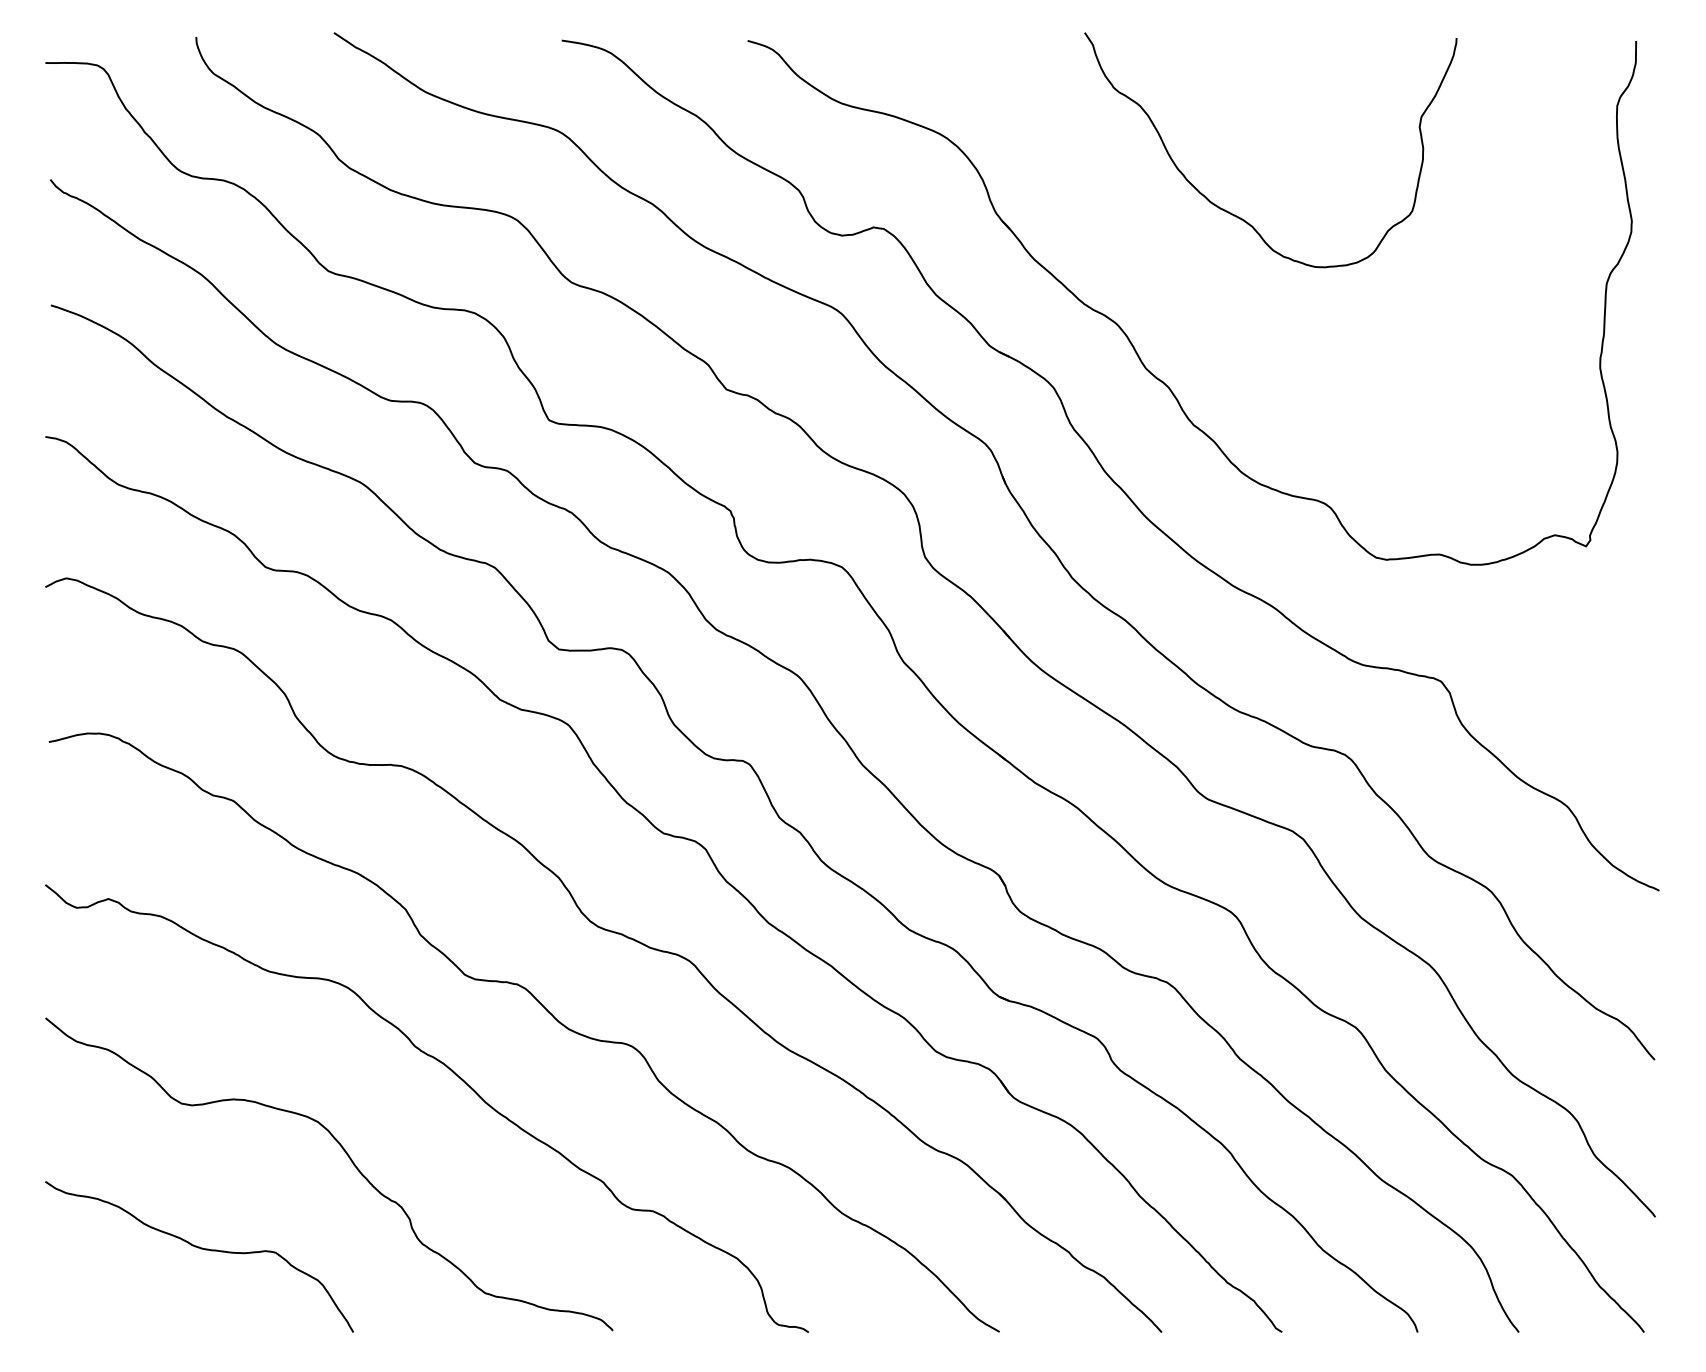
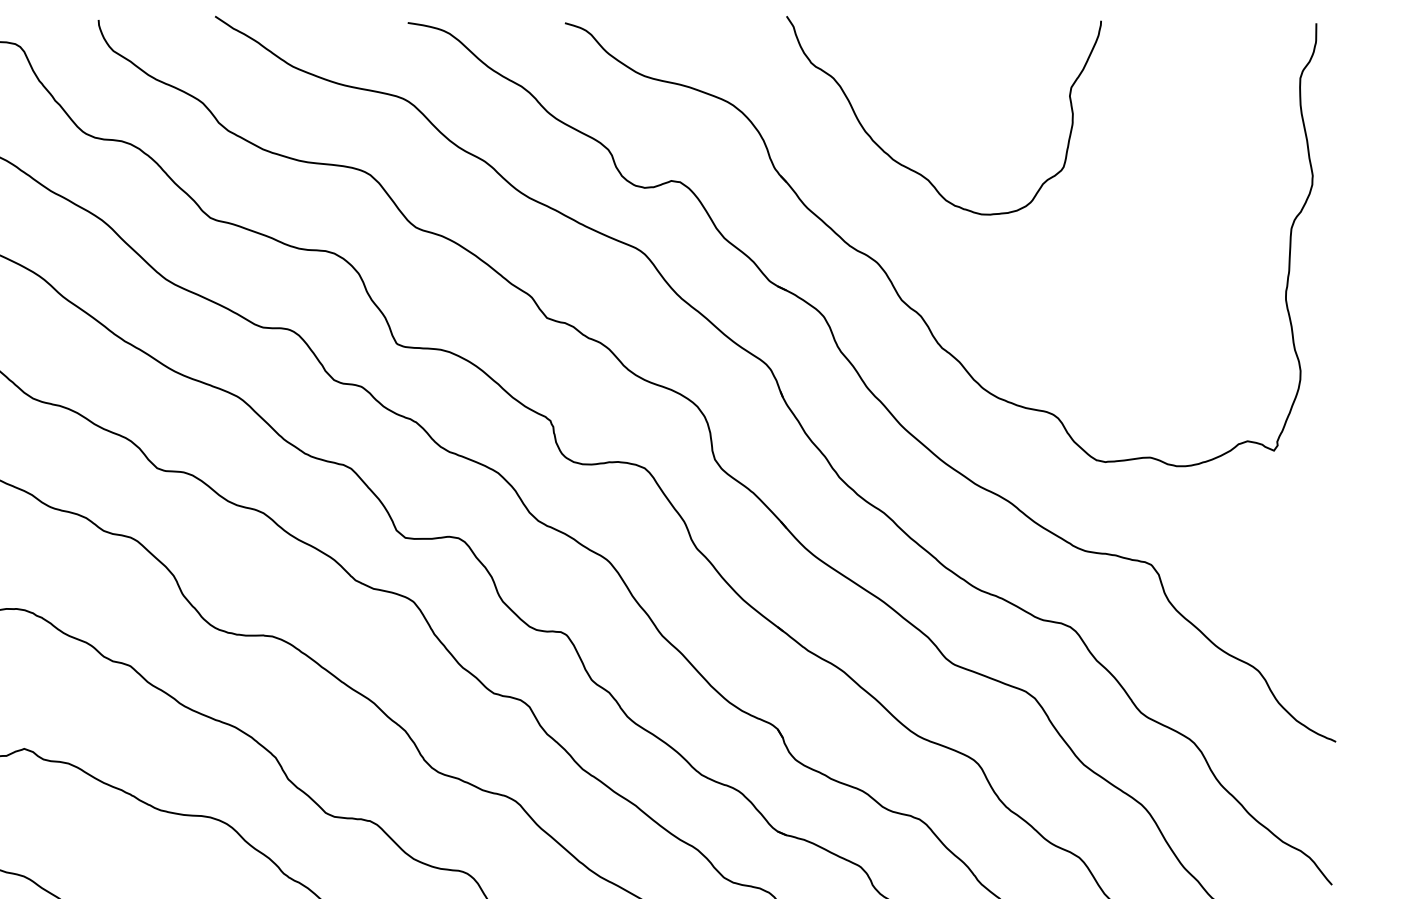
curve: (1237, 215) -> (915, 170), moved

